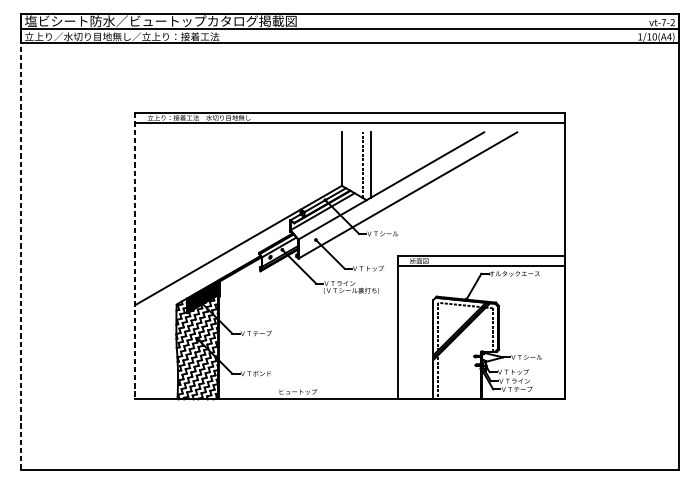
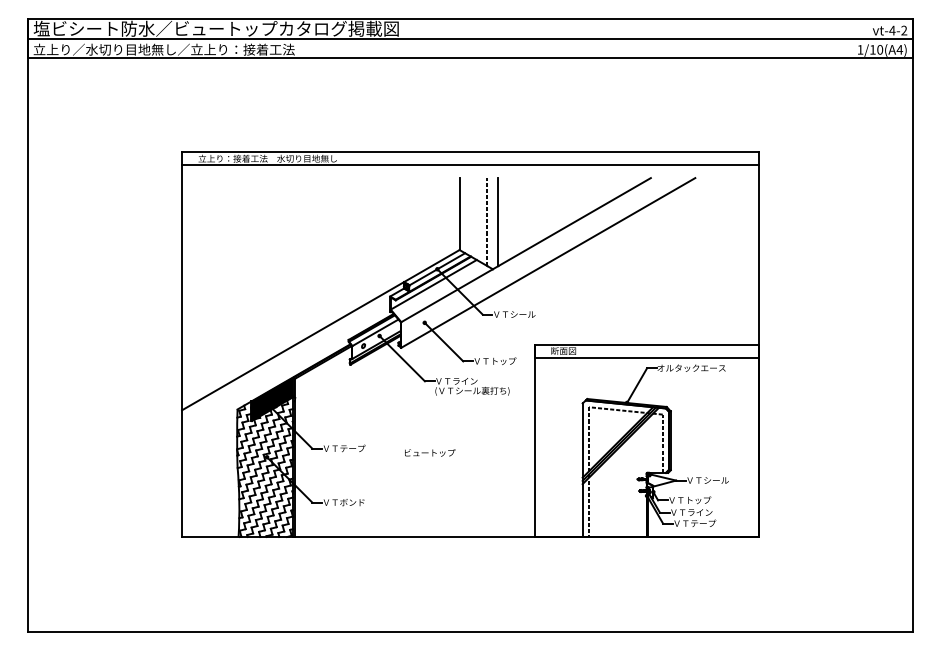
text: (663, 22) -> (892, 30), vt-7-2 -> vt-4-2
line: (21, 242) -> (28, 325), dashed -> solid
line: (135, 256) -> (182, 345), dashed -> solid
text: (298, 391) -> (430, 452), moved

